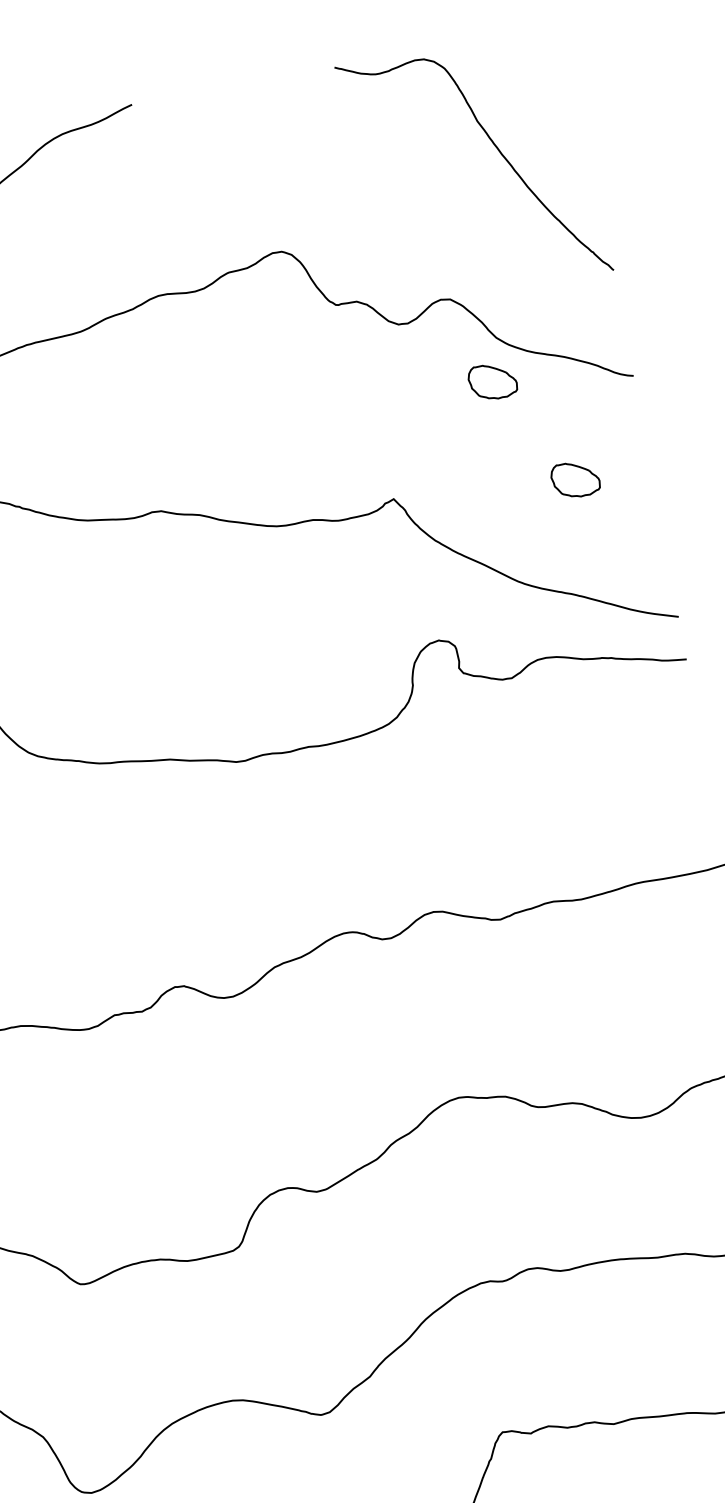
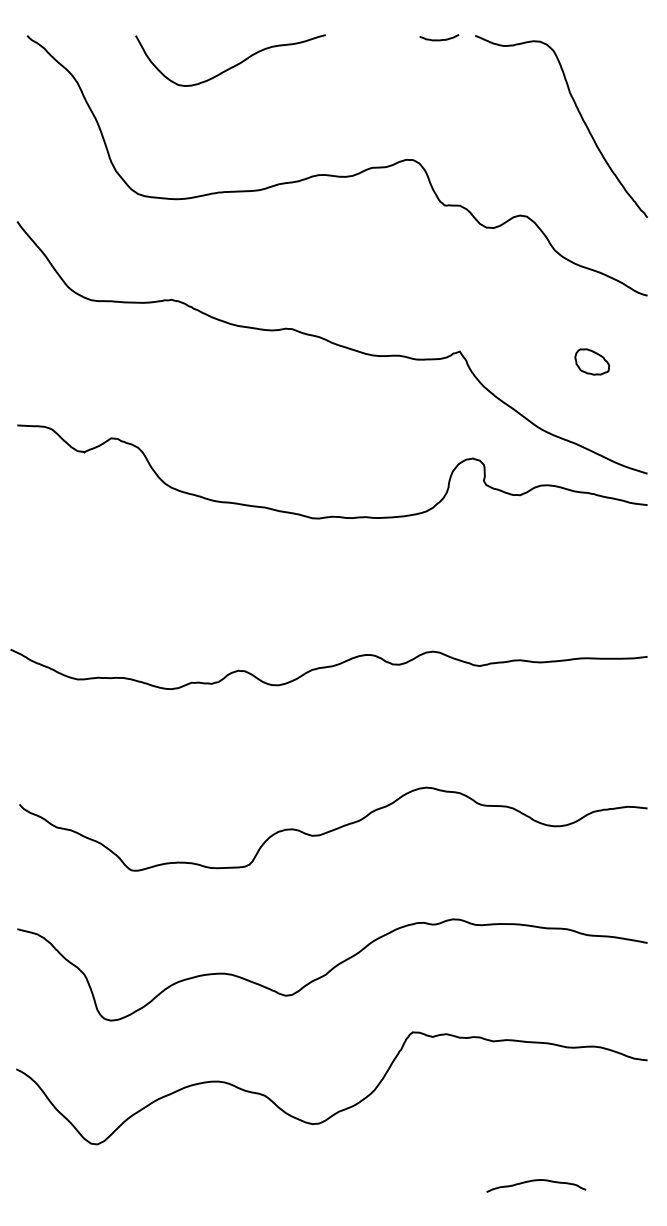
curve: (287, 81) -> (439, 39), added
part: (493, 380) -> (546, 280), removed

